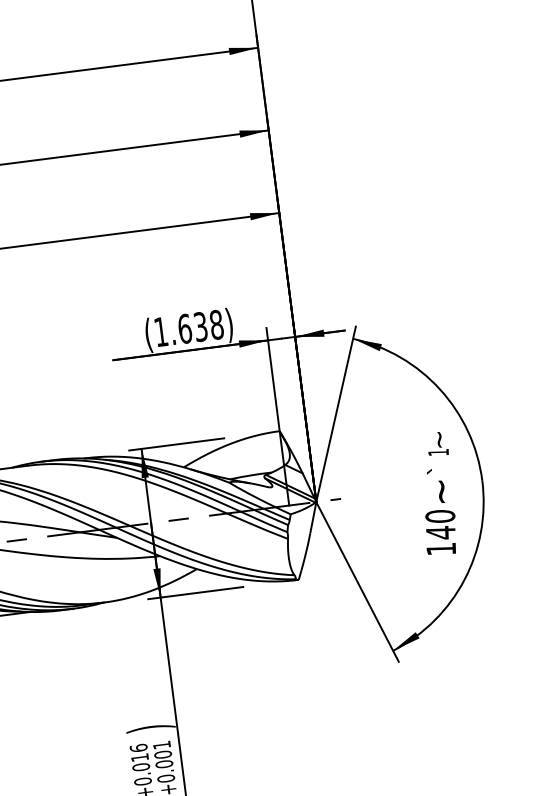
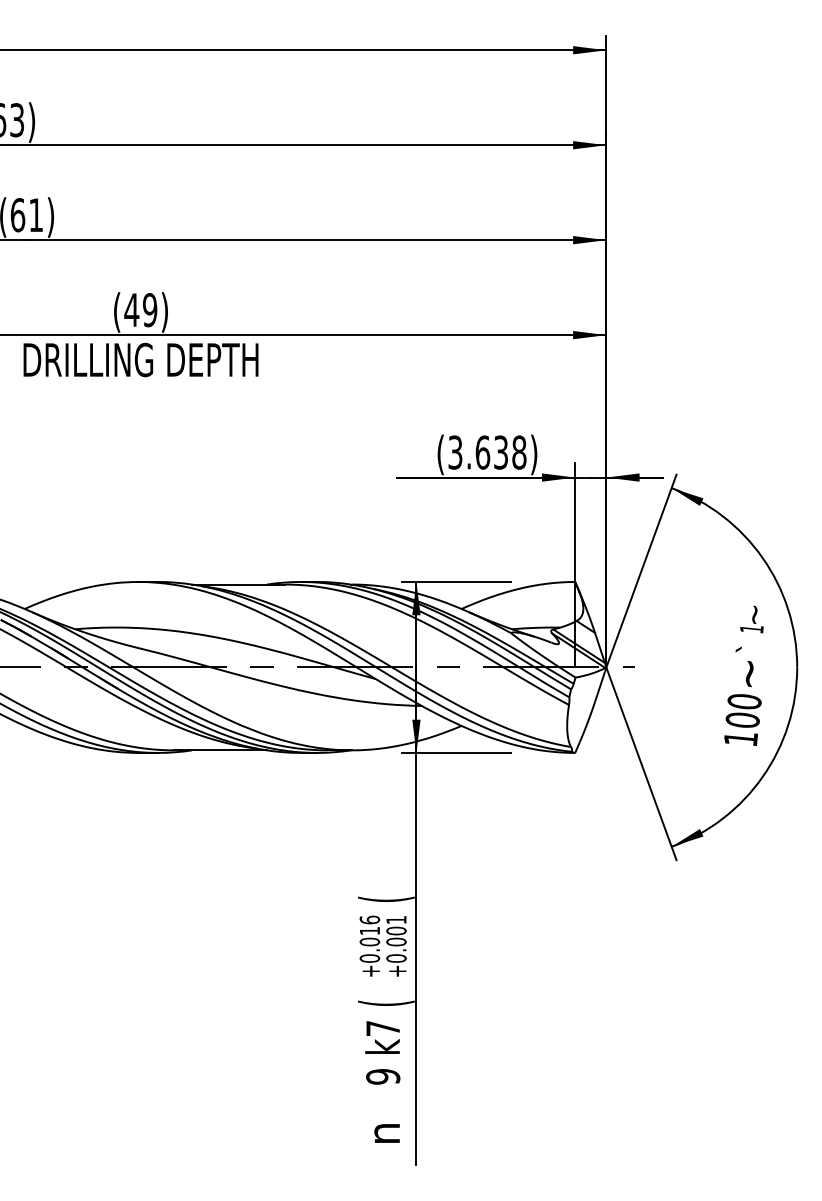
text: (161, 331) -> (455, 452), (1.638) -> (3.638)
text: (440, 533) -> (742, 720), 140 -> 100
text: (150, 728) -> (386, 899), ) -> (

